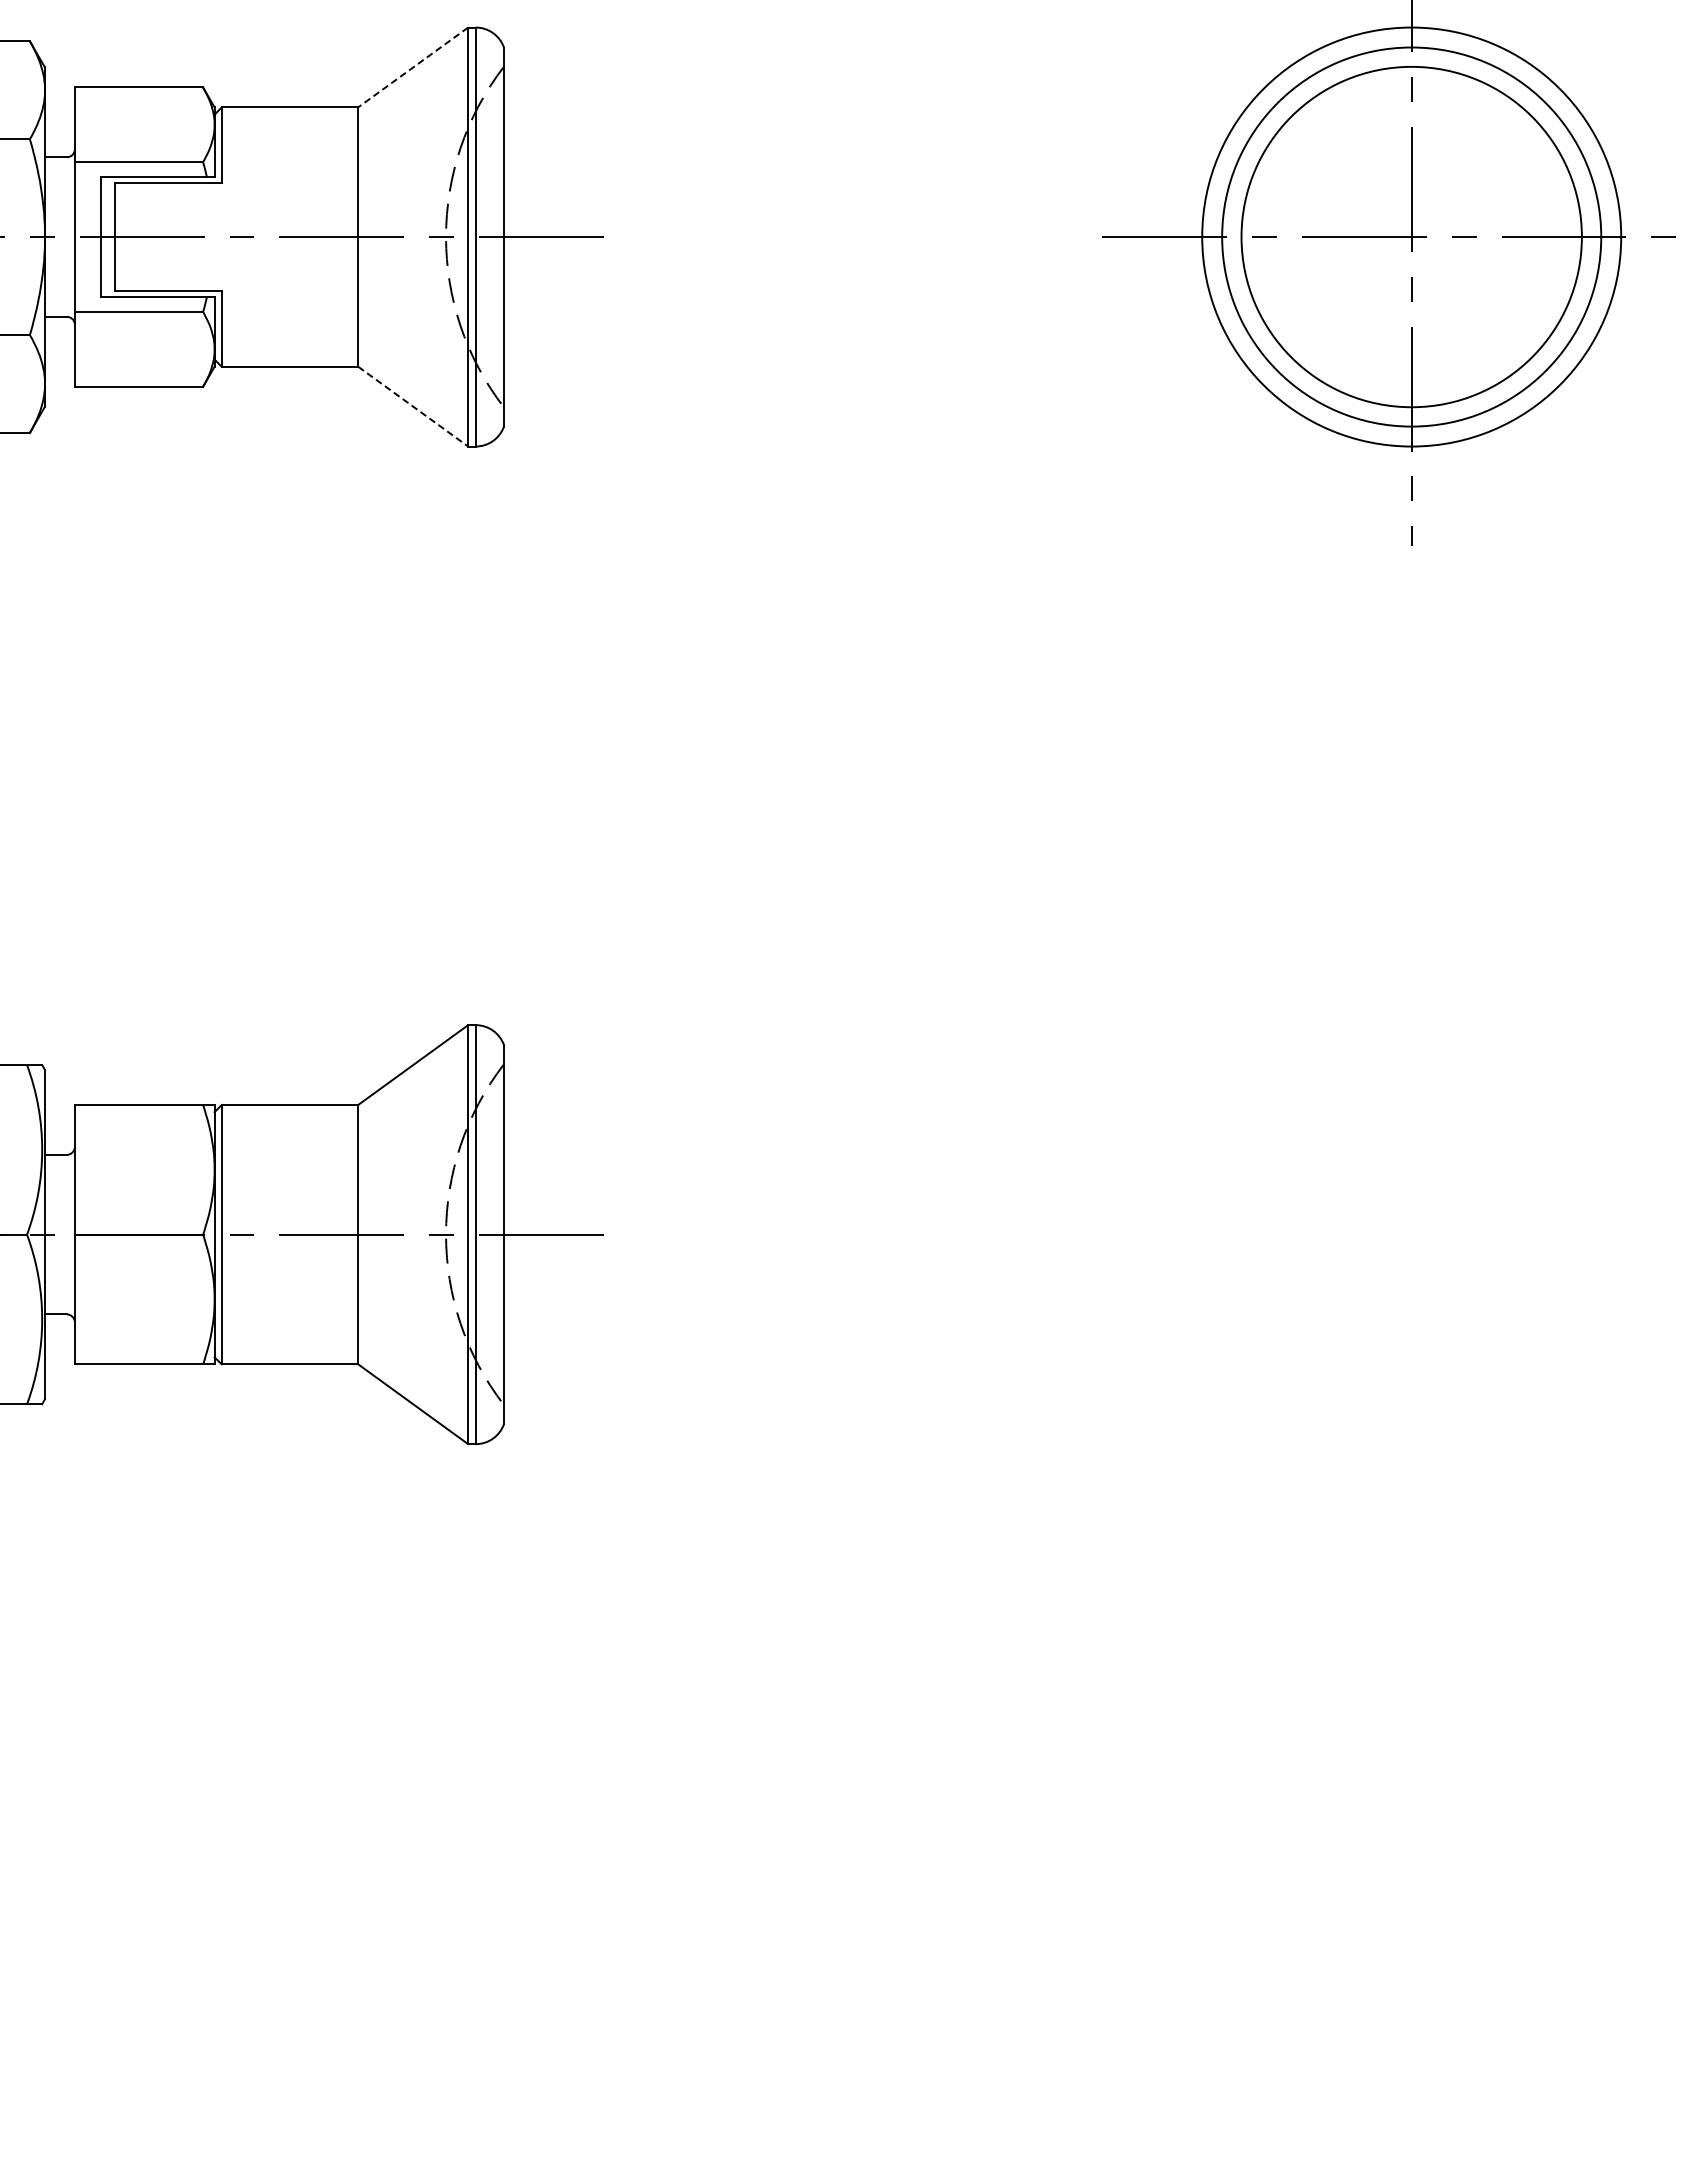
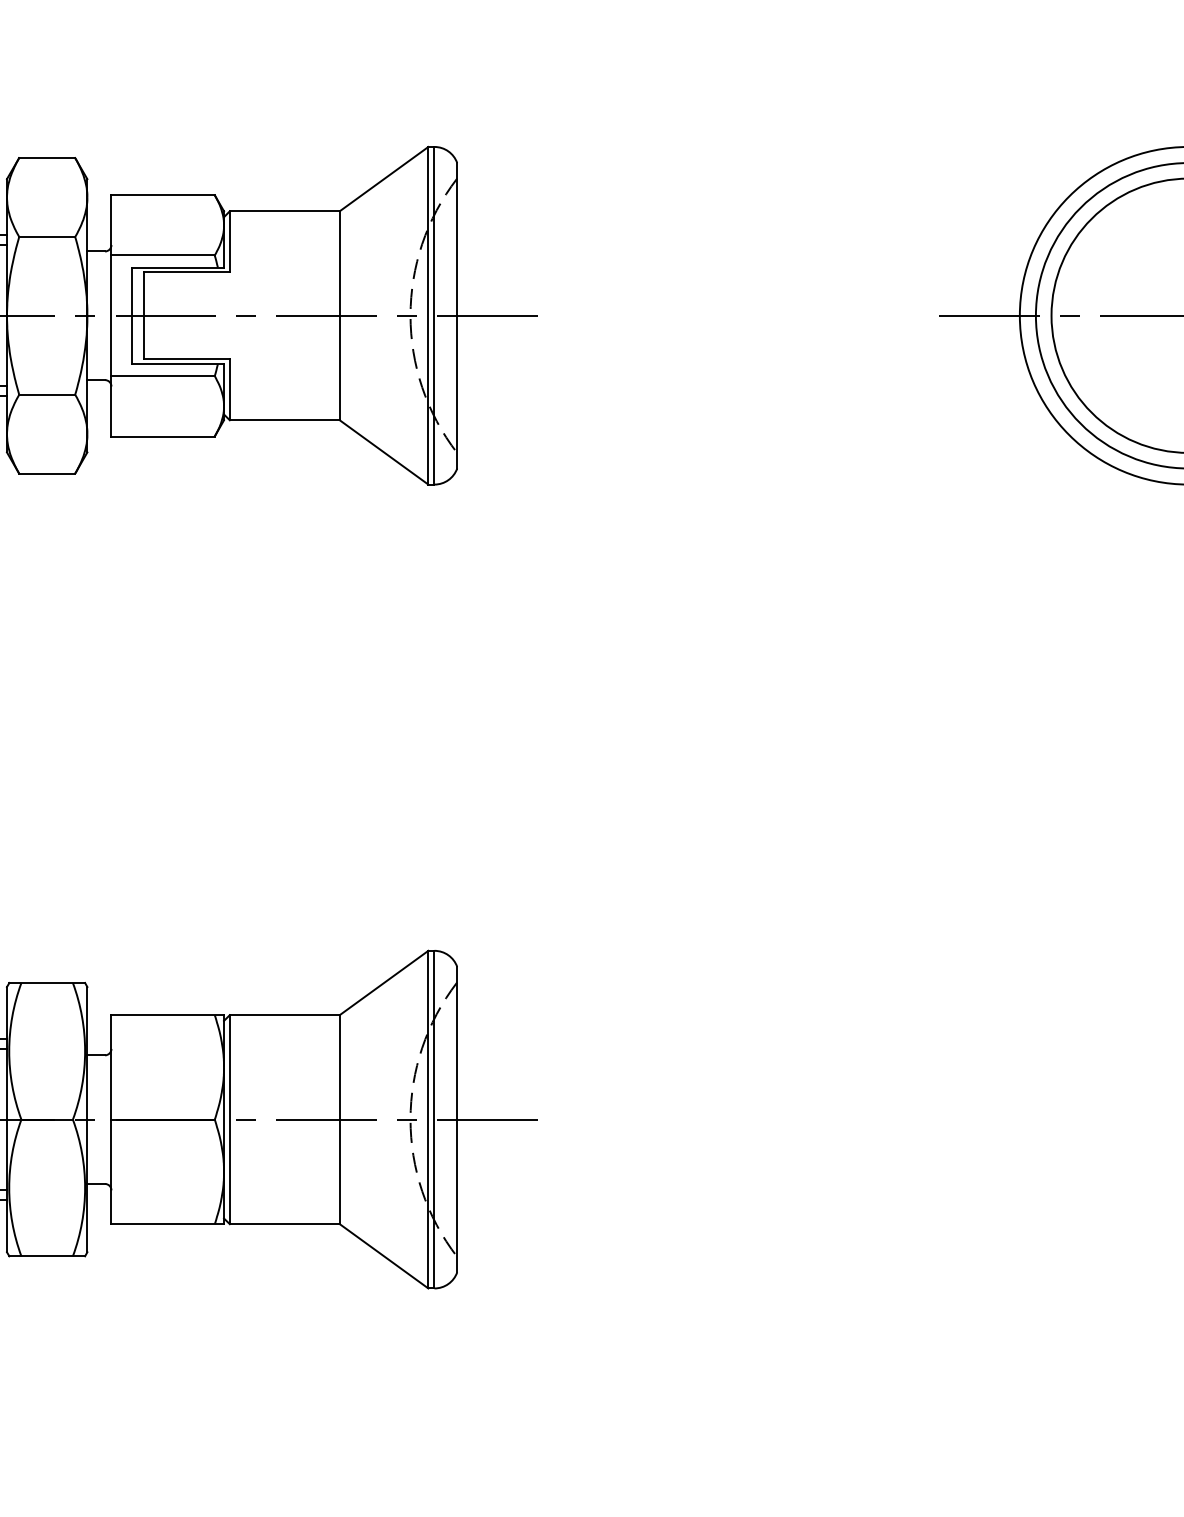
line: (413, 67) -> (384, 179), dashed -> solid
line: (413, 406) -> (384, 452), dashed -> solid

